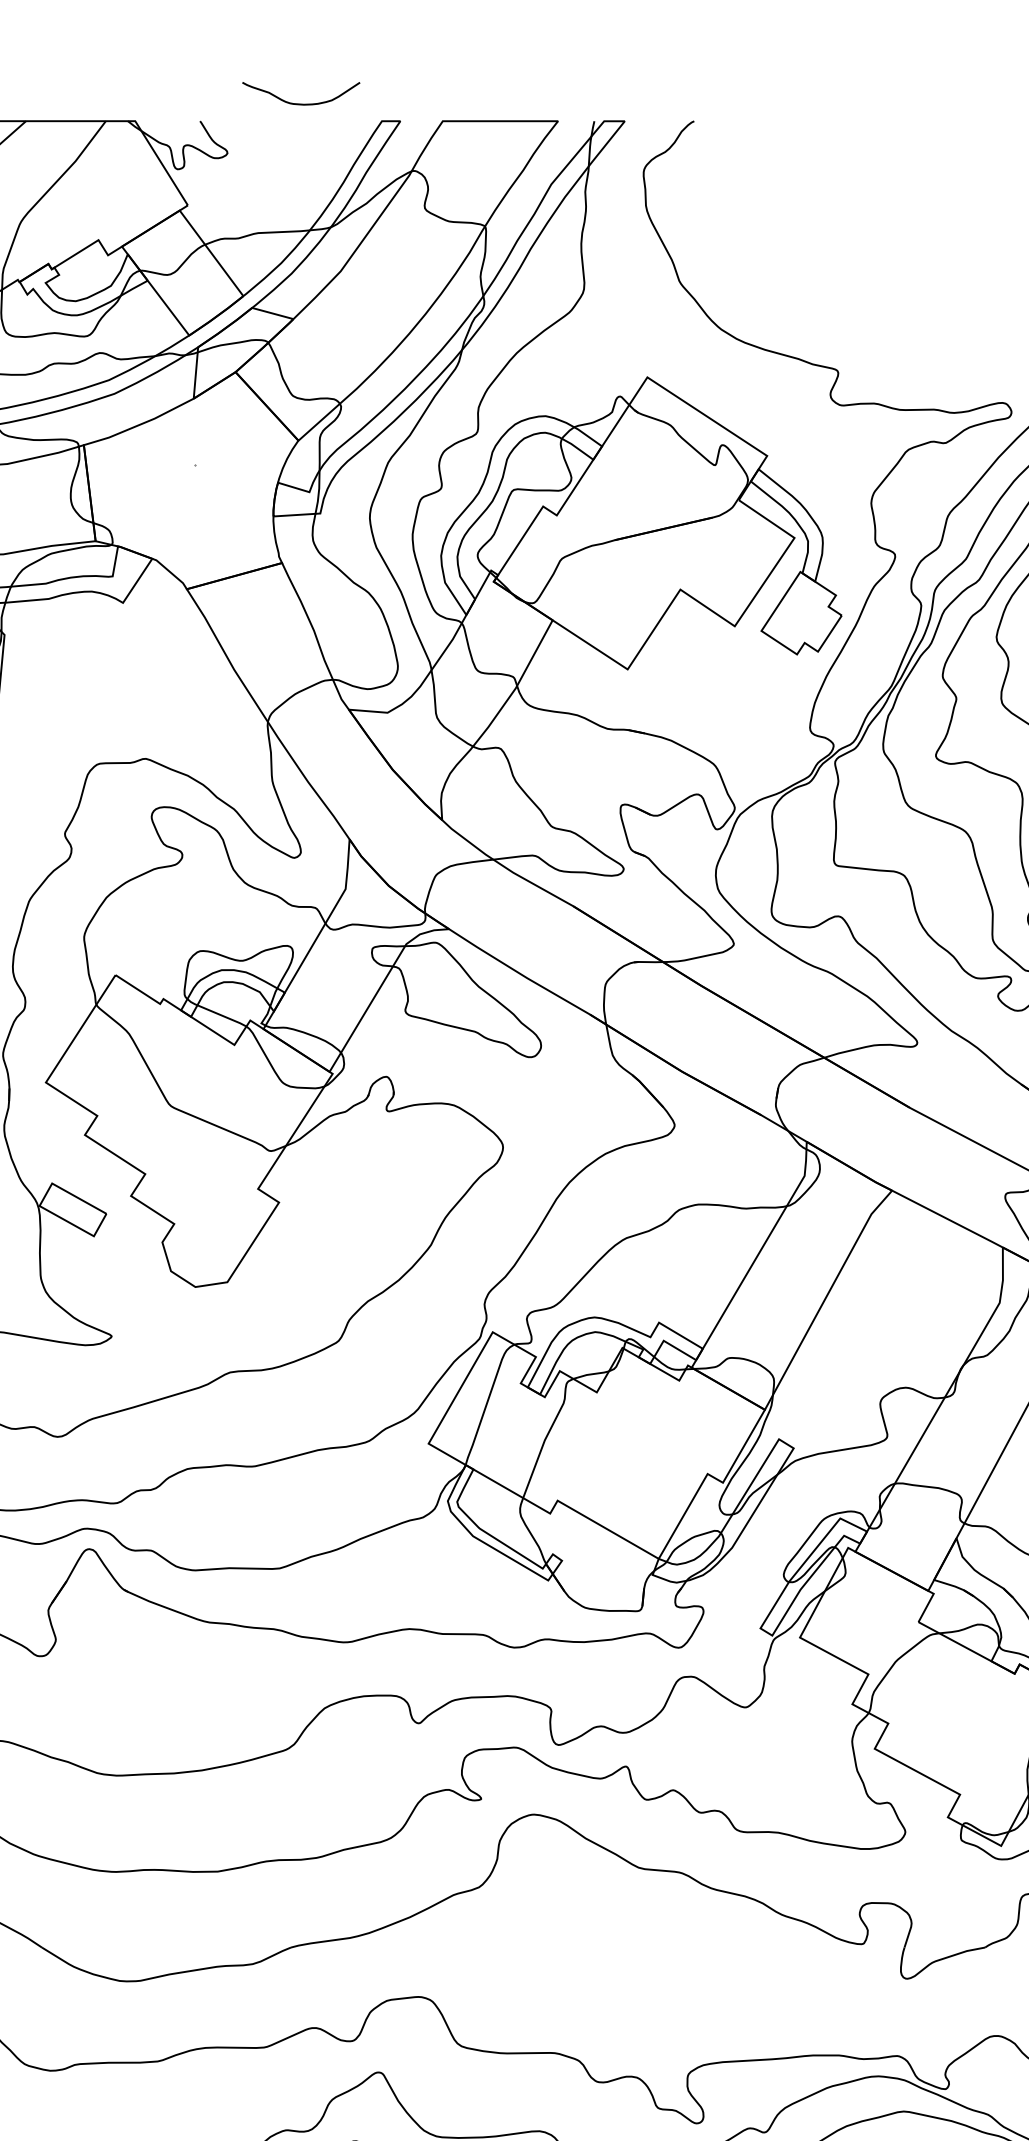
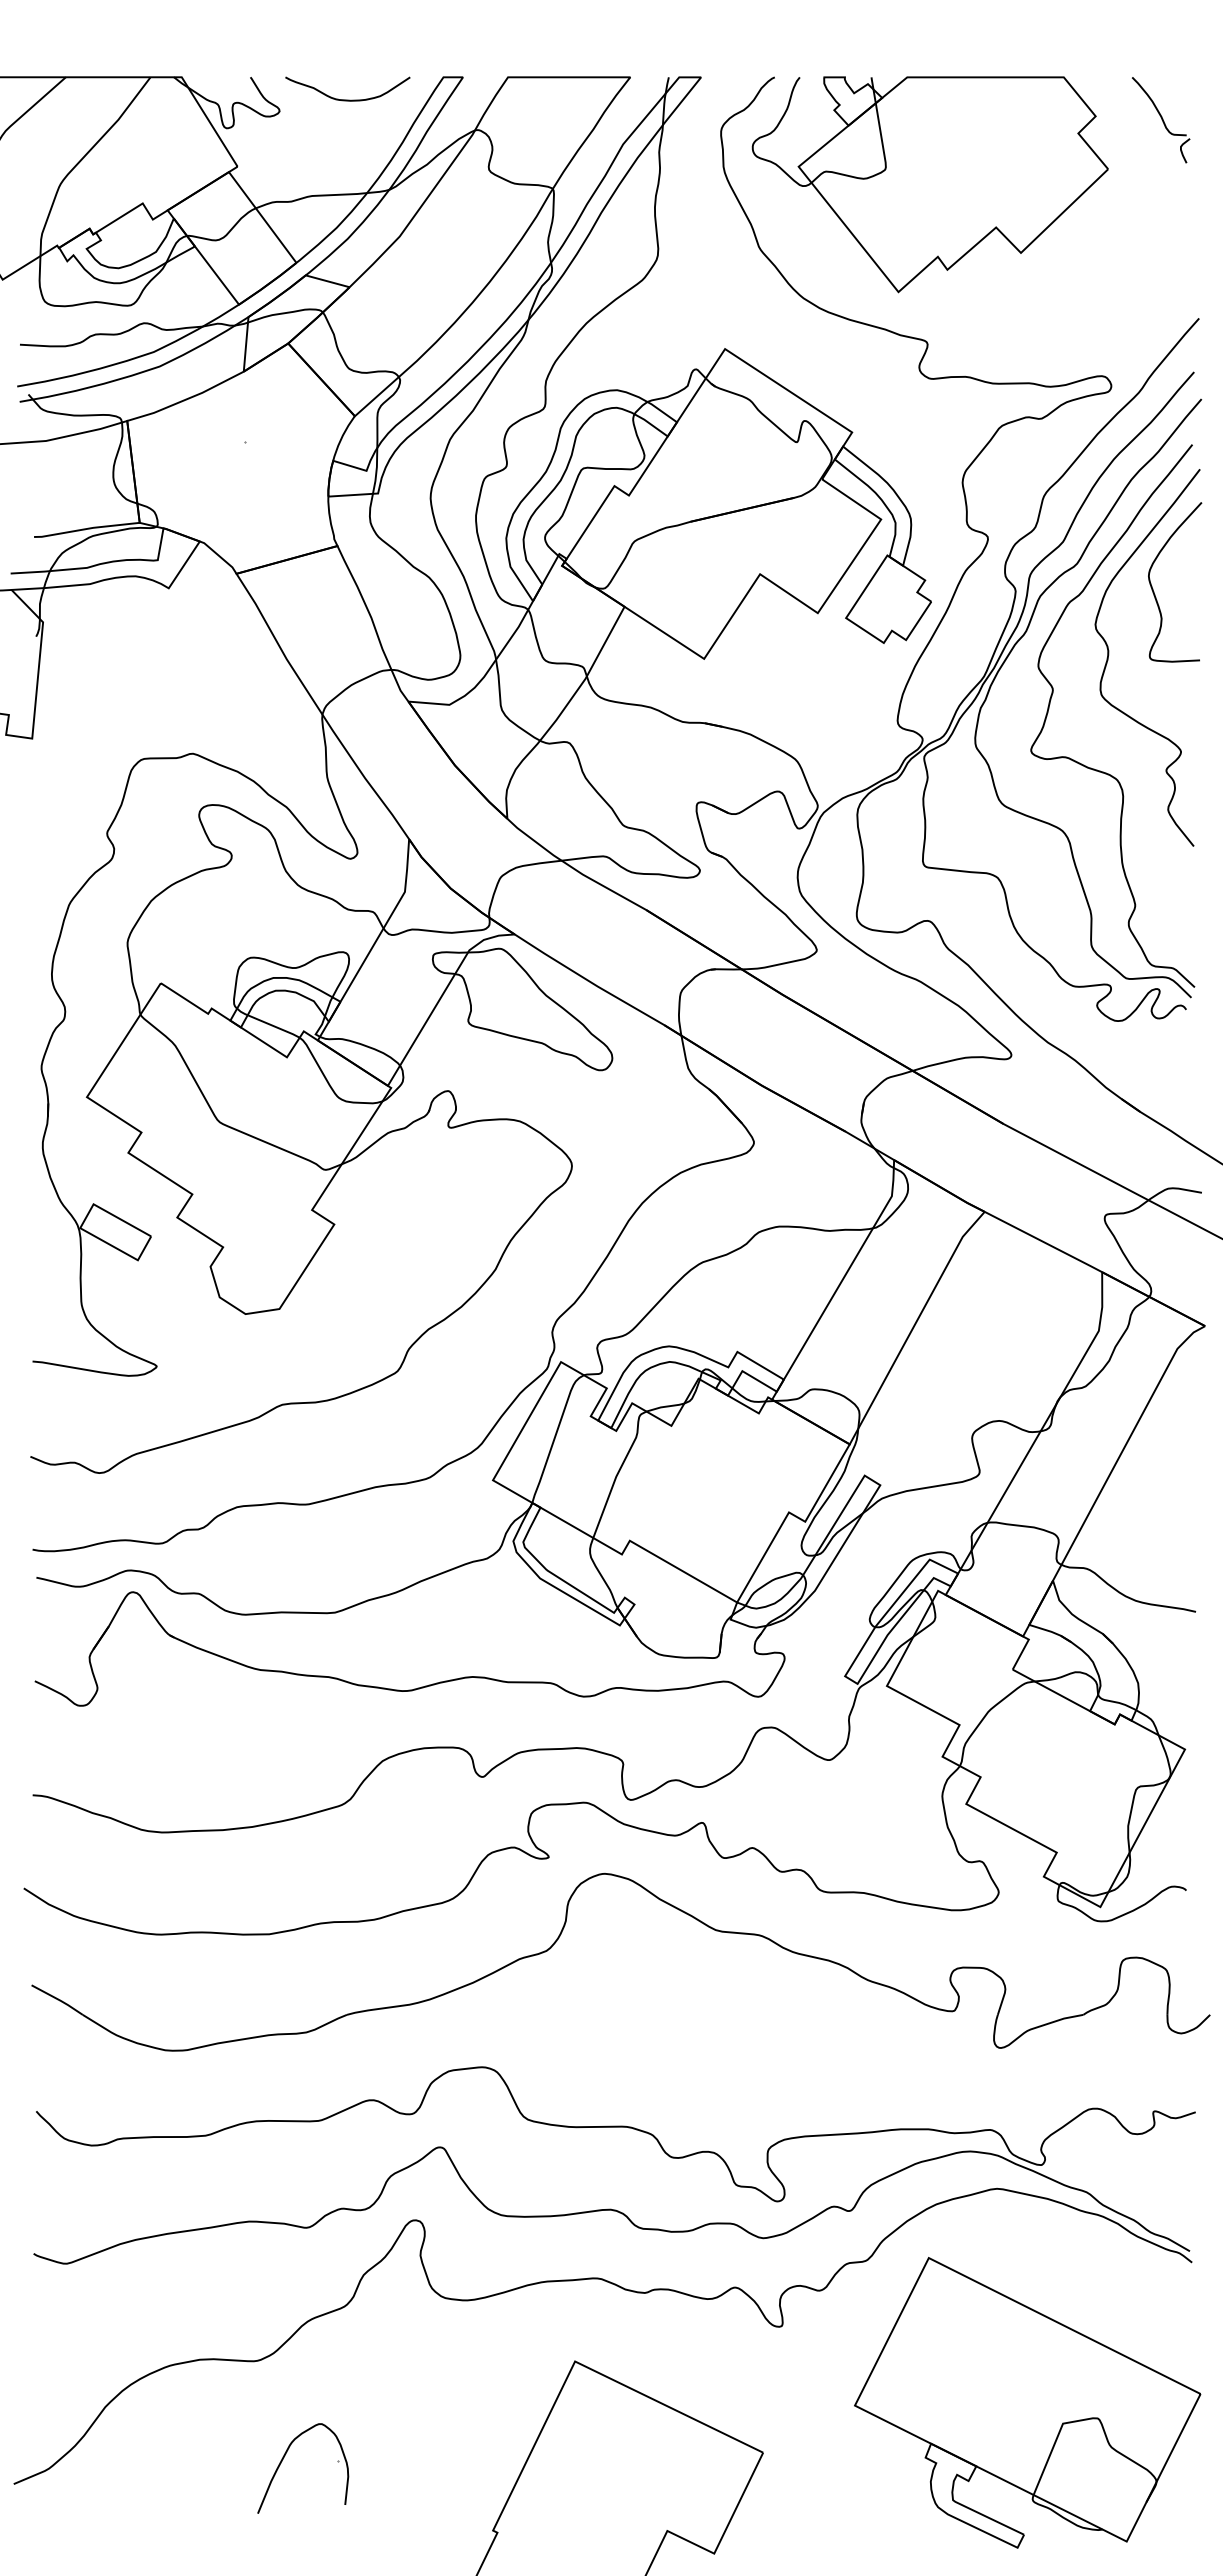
curve: (300, 103) -> (347, 99), moved
part: (840, 222) -> (929, 184), added

